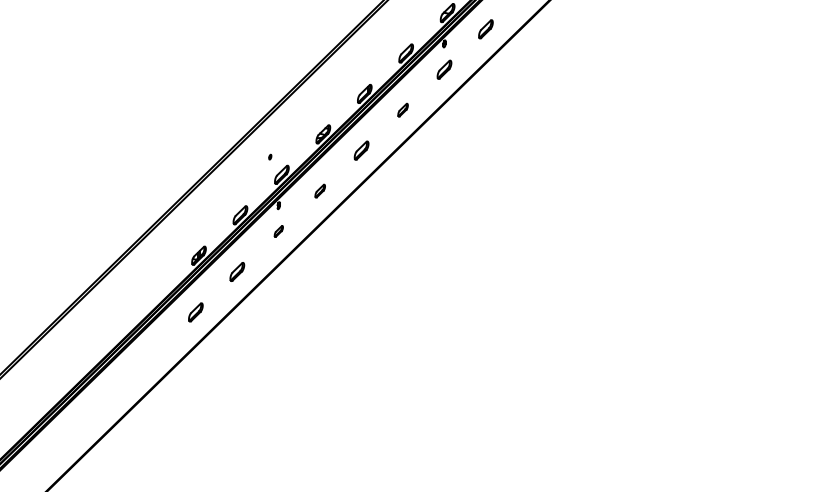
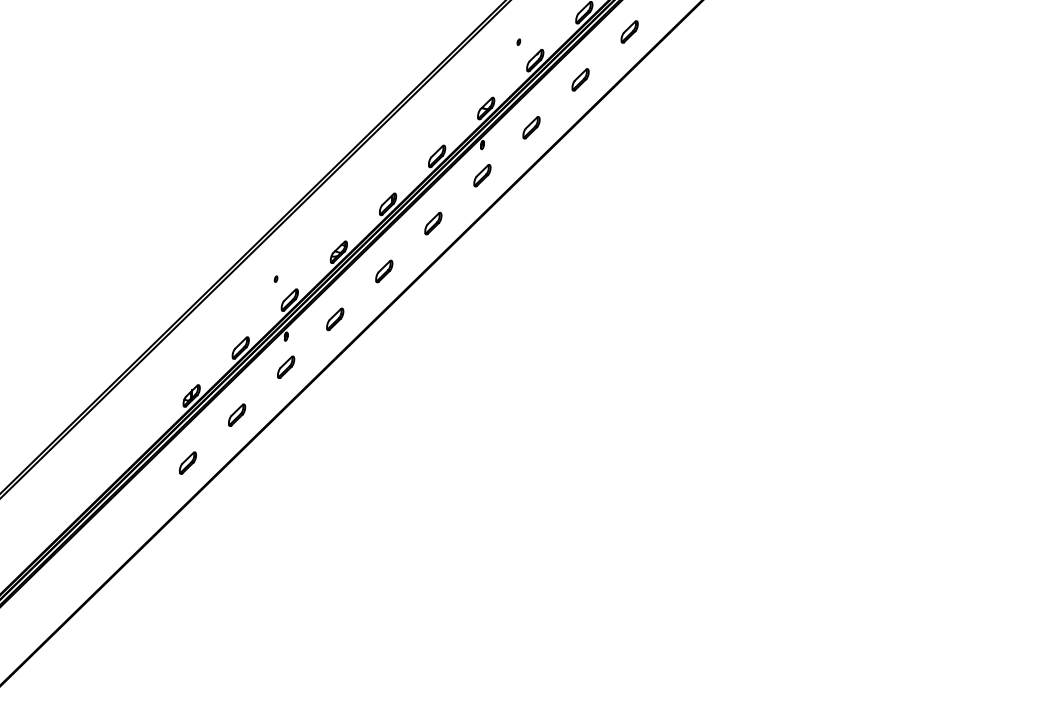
part: (403, 110) -> (433, 223), size x1.43
part: (320, 191) -> (335, 319), size x1.43
part: (279, 230) -> (286, 366), size x1.67

